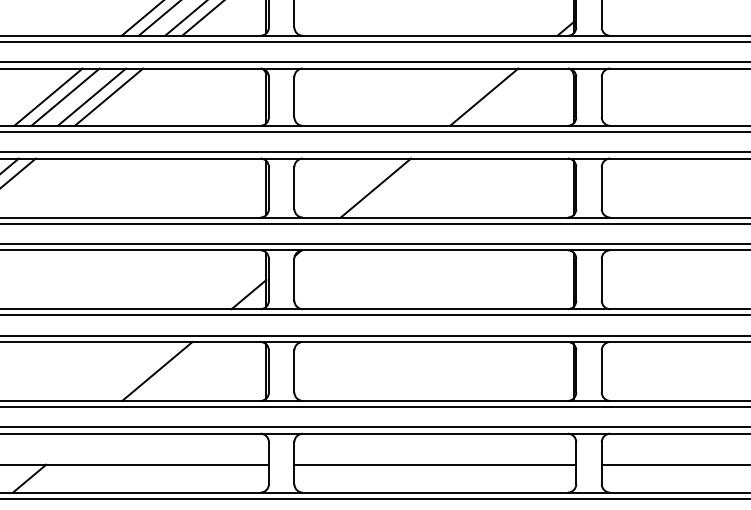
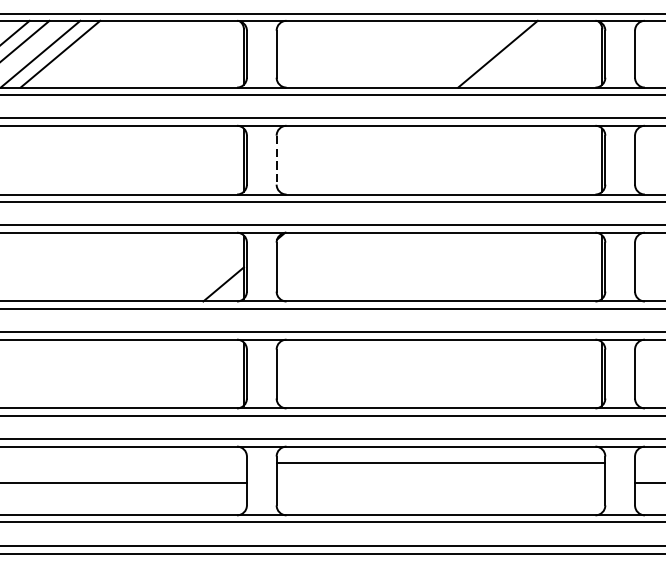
line: (375, 187) -> (371, 159), removed
line: (294, 188) -> (276, 160), solid -> dashed
line: (157, 371) -> (116, 374), removed
line: (435, 464) -> (441, 462), moved

